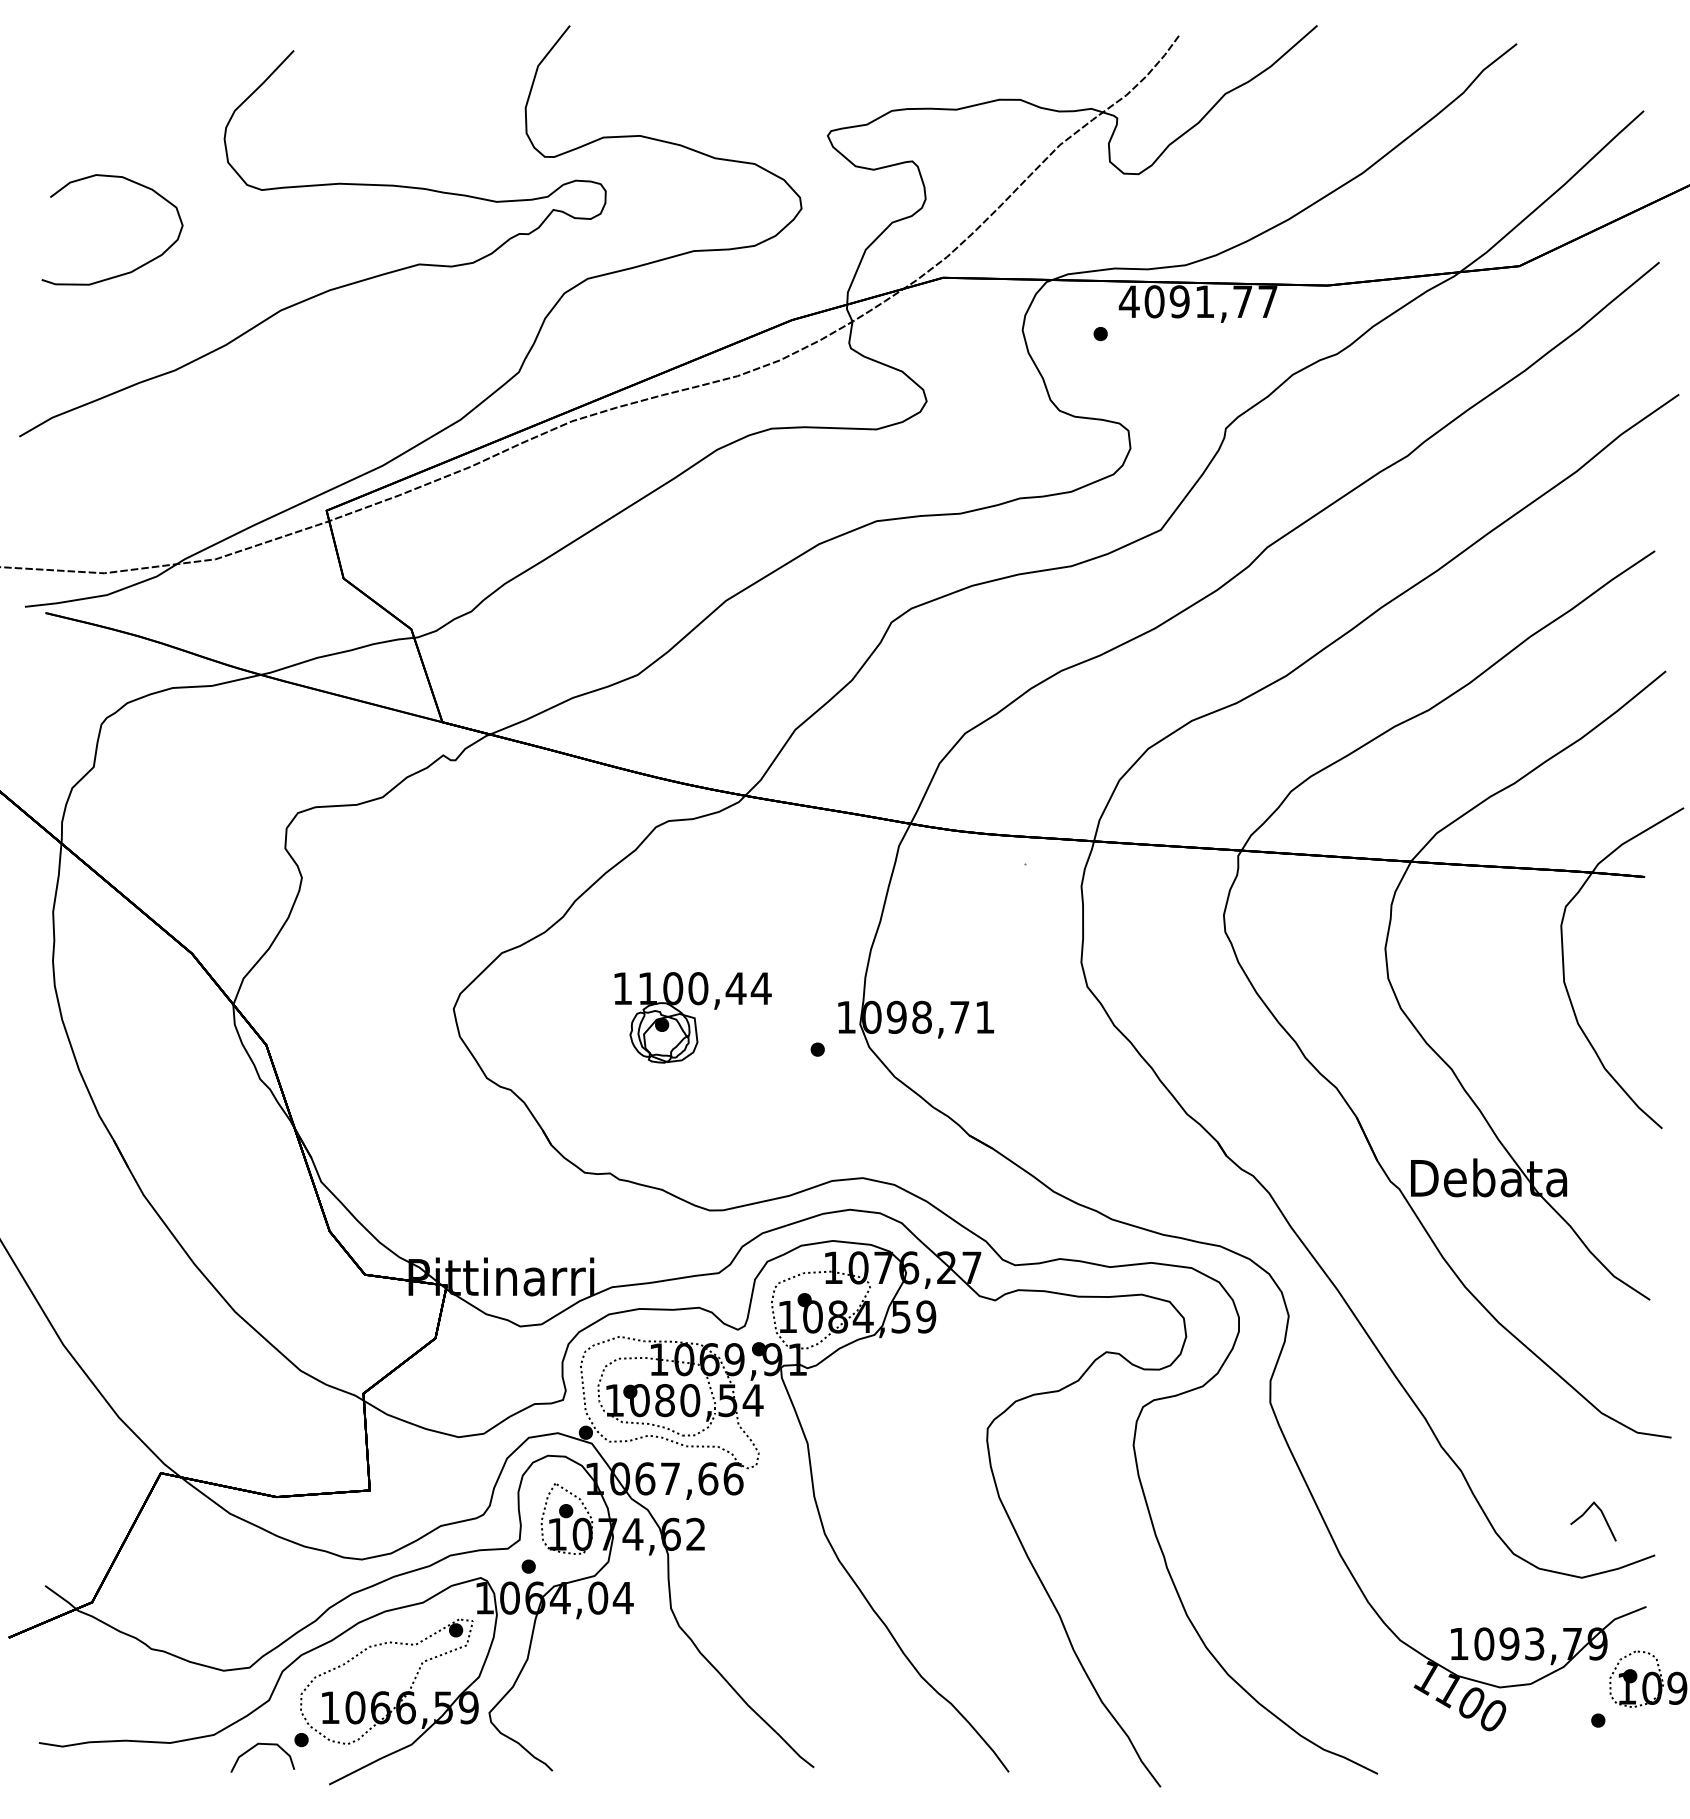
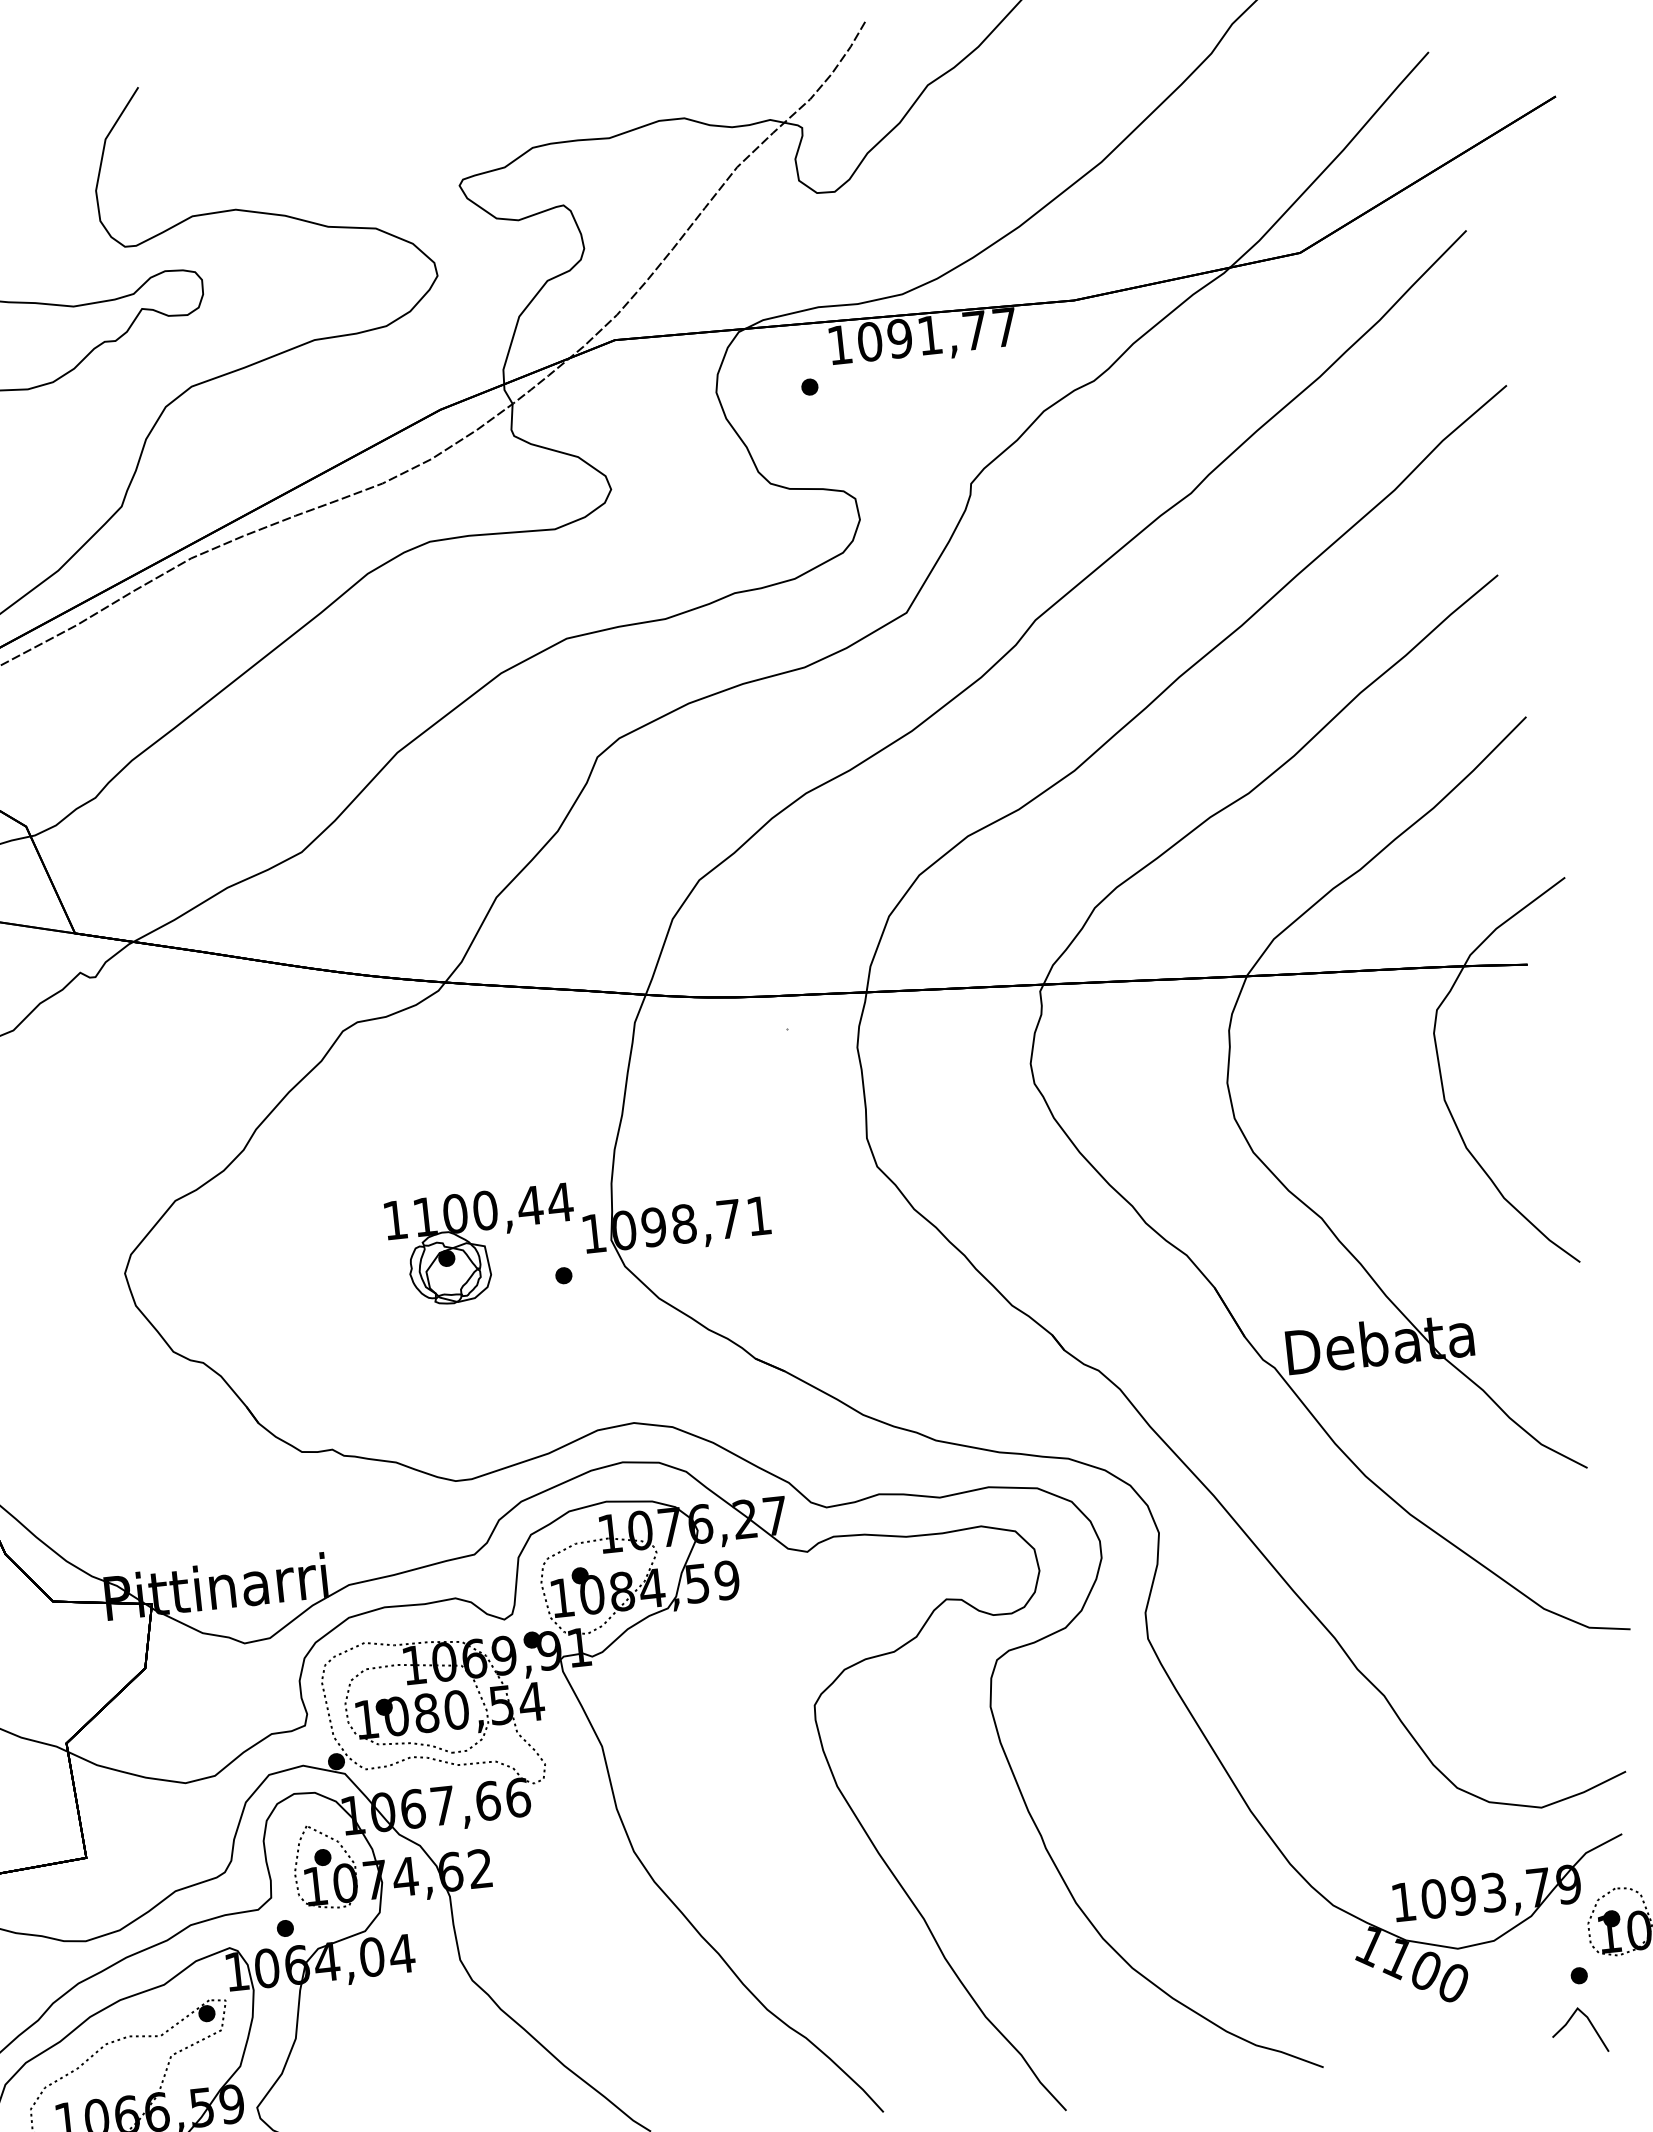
text: (1128, 301) -> (838, 344), 4091,77 -> 1091,77
part: (692, 1017) -> (482, 1245), moved
line: (1603, 1517) -> (1590, 2024), moved

